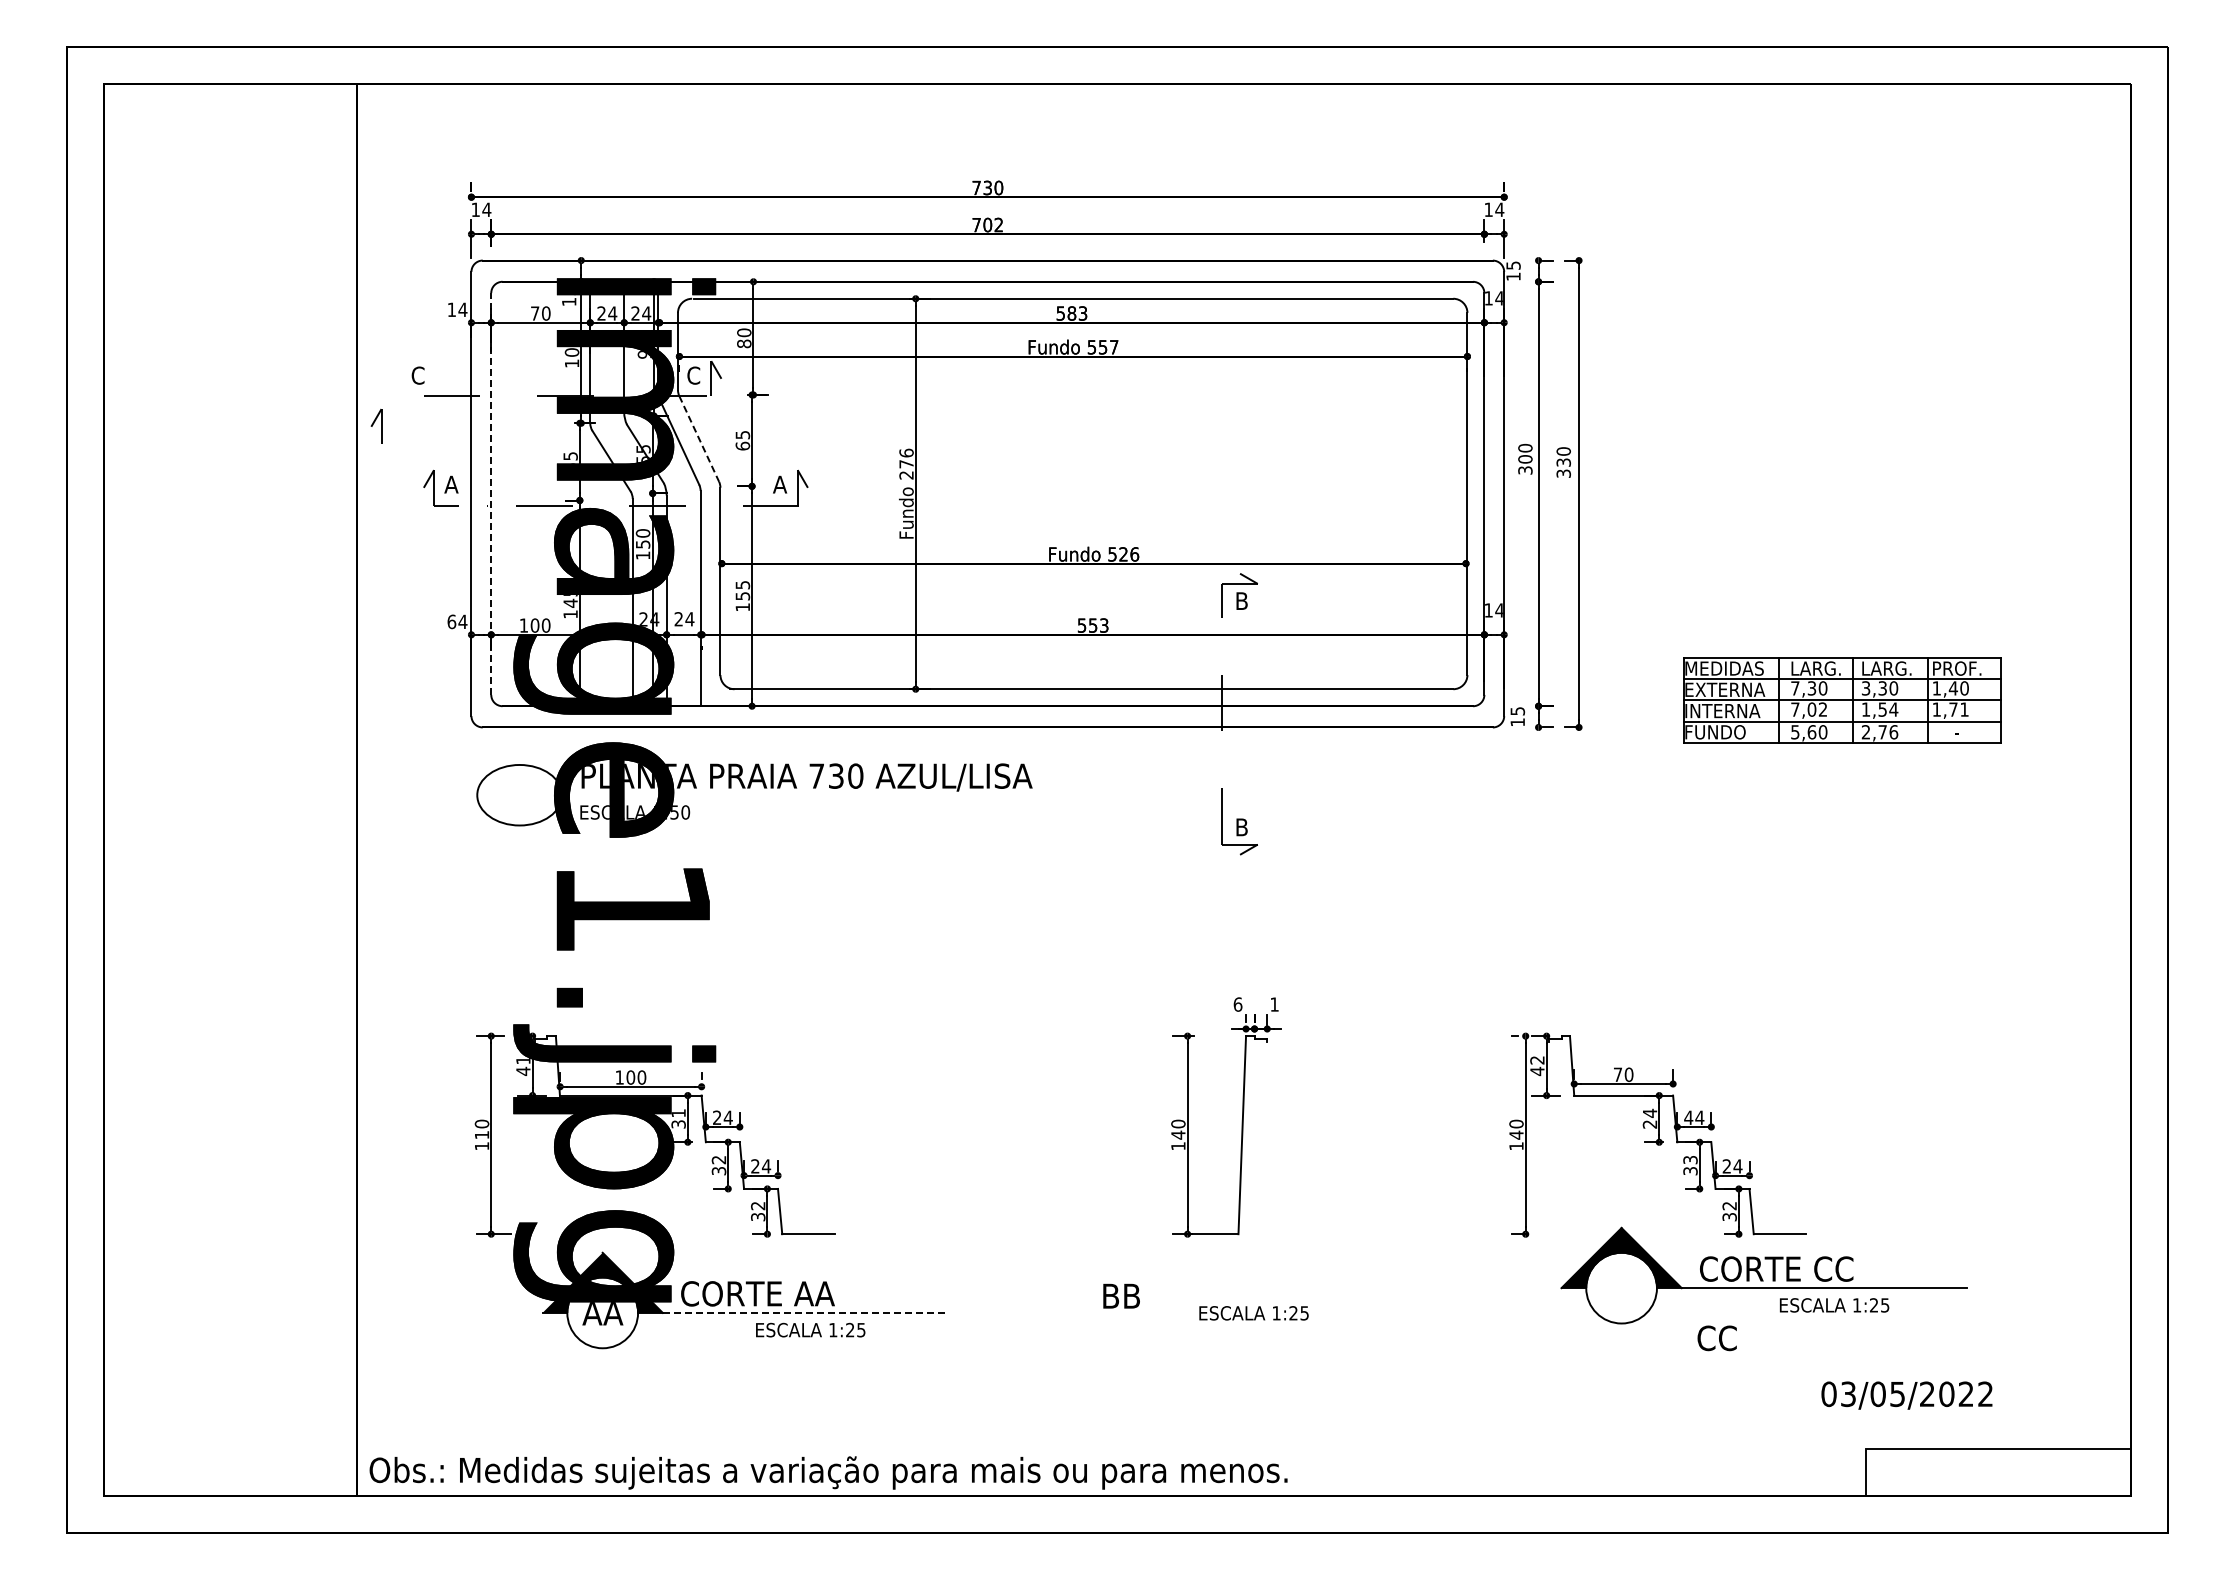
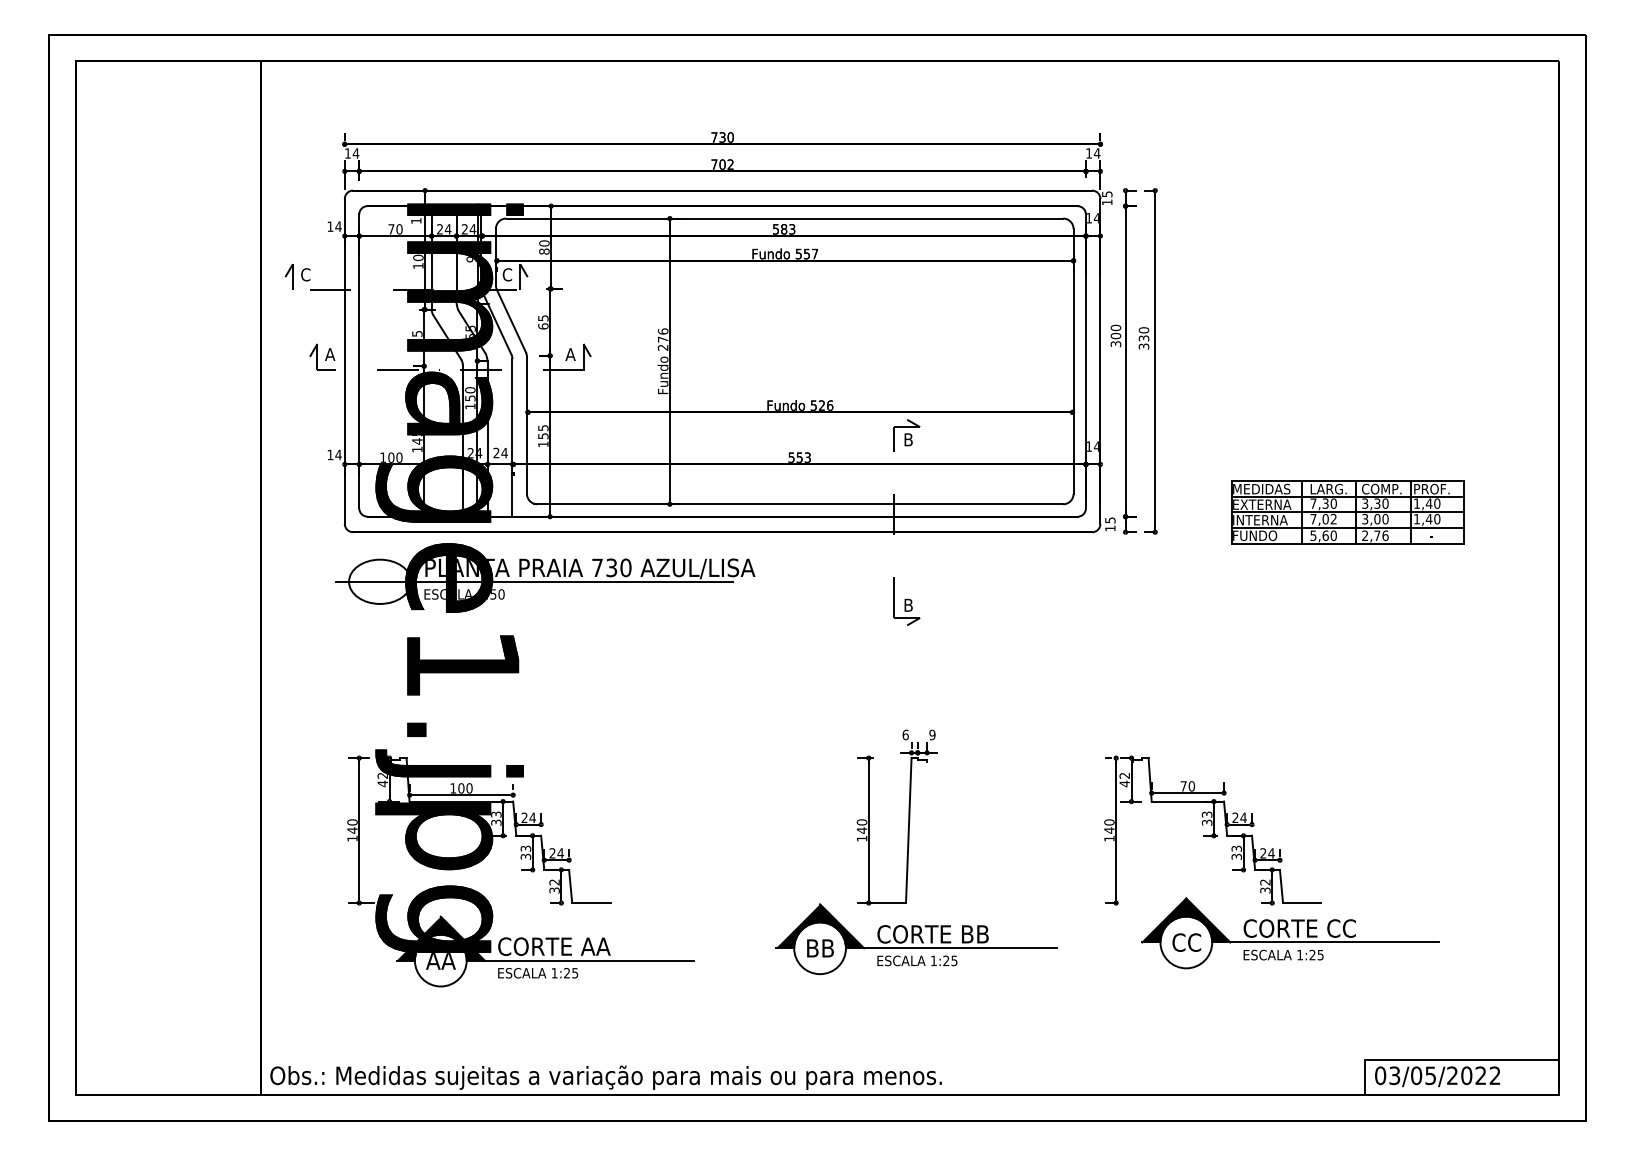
part: (376, 425) -> (289, 276), moved
line: (699, 439) -> (511, 321), dashed -> solid
line: (491, 494) -> (359, 361), dashed -> solid
text: (451, 621) -> (330, 454), 64 -> 14
text: (1888, 668) -> (1381, 489), LARG. -> COMP.
text: (1880, 709) -> (1375, 519), 1,54 -> 3,00
text: (1958, 709) -> (1432, 519), 1,71 -> 1,40
line: (730, 795) -> (534, 582), added
text: (1274, 1004) -> (932, 734), 1 -> 9
text: (523, 1060) -> (382, 775), 41 -> 42
text: (678, 1113) -> (496, 814), 31 -> 33
text: (1688, 1117) -> (1235, 817), 44 -> 24
text: (1649, 1118) -> (1206, 818), 24 -> 33
text: (482, 1134) -> (352, 830), 110 -> 140
text: (719, 1160) -> (526, 849), 32 -> 33
part: (1252, 1283) -> (916, 939), added
text: (1834, 1305) -> (1283, 955), moved
line: (805, 1312) -> (589, 960), dashed -> solid
text: (810, 1329) -> (537, 972), moved
text: (1716, 1338) -> (1186, 942), moved
text: (1906, 1395) -> (1437, 1076), moved

